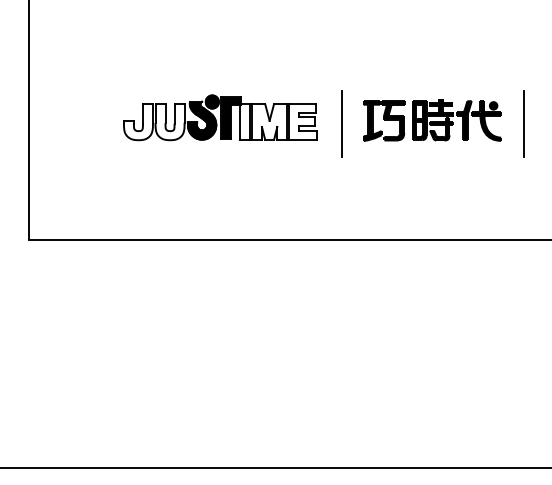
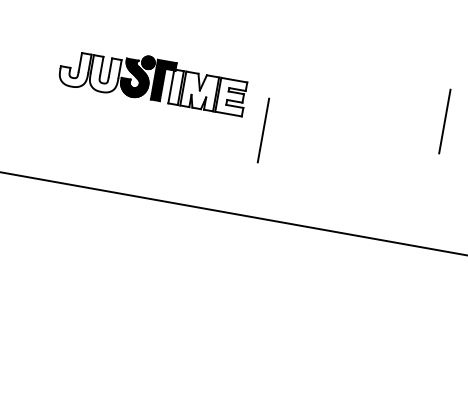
part: (432, 120) -> (355, 117), removed
line: (341, 123) -> (263, 129), moved
line: (523, 123) -> (444, 120), moved

